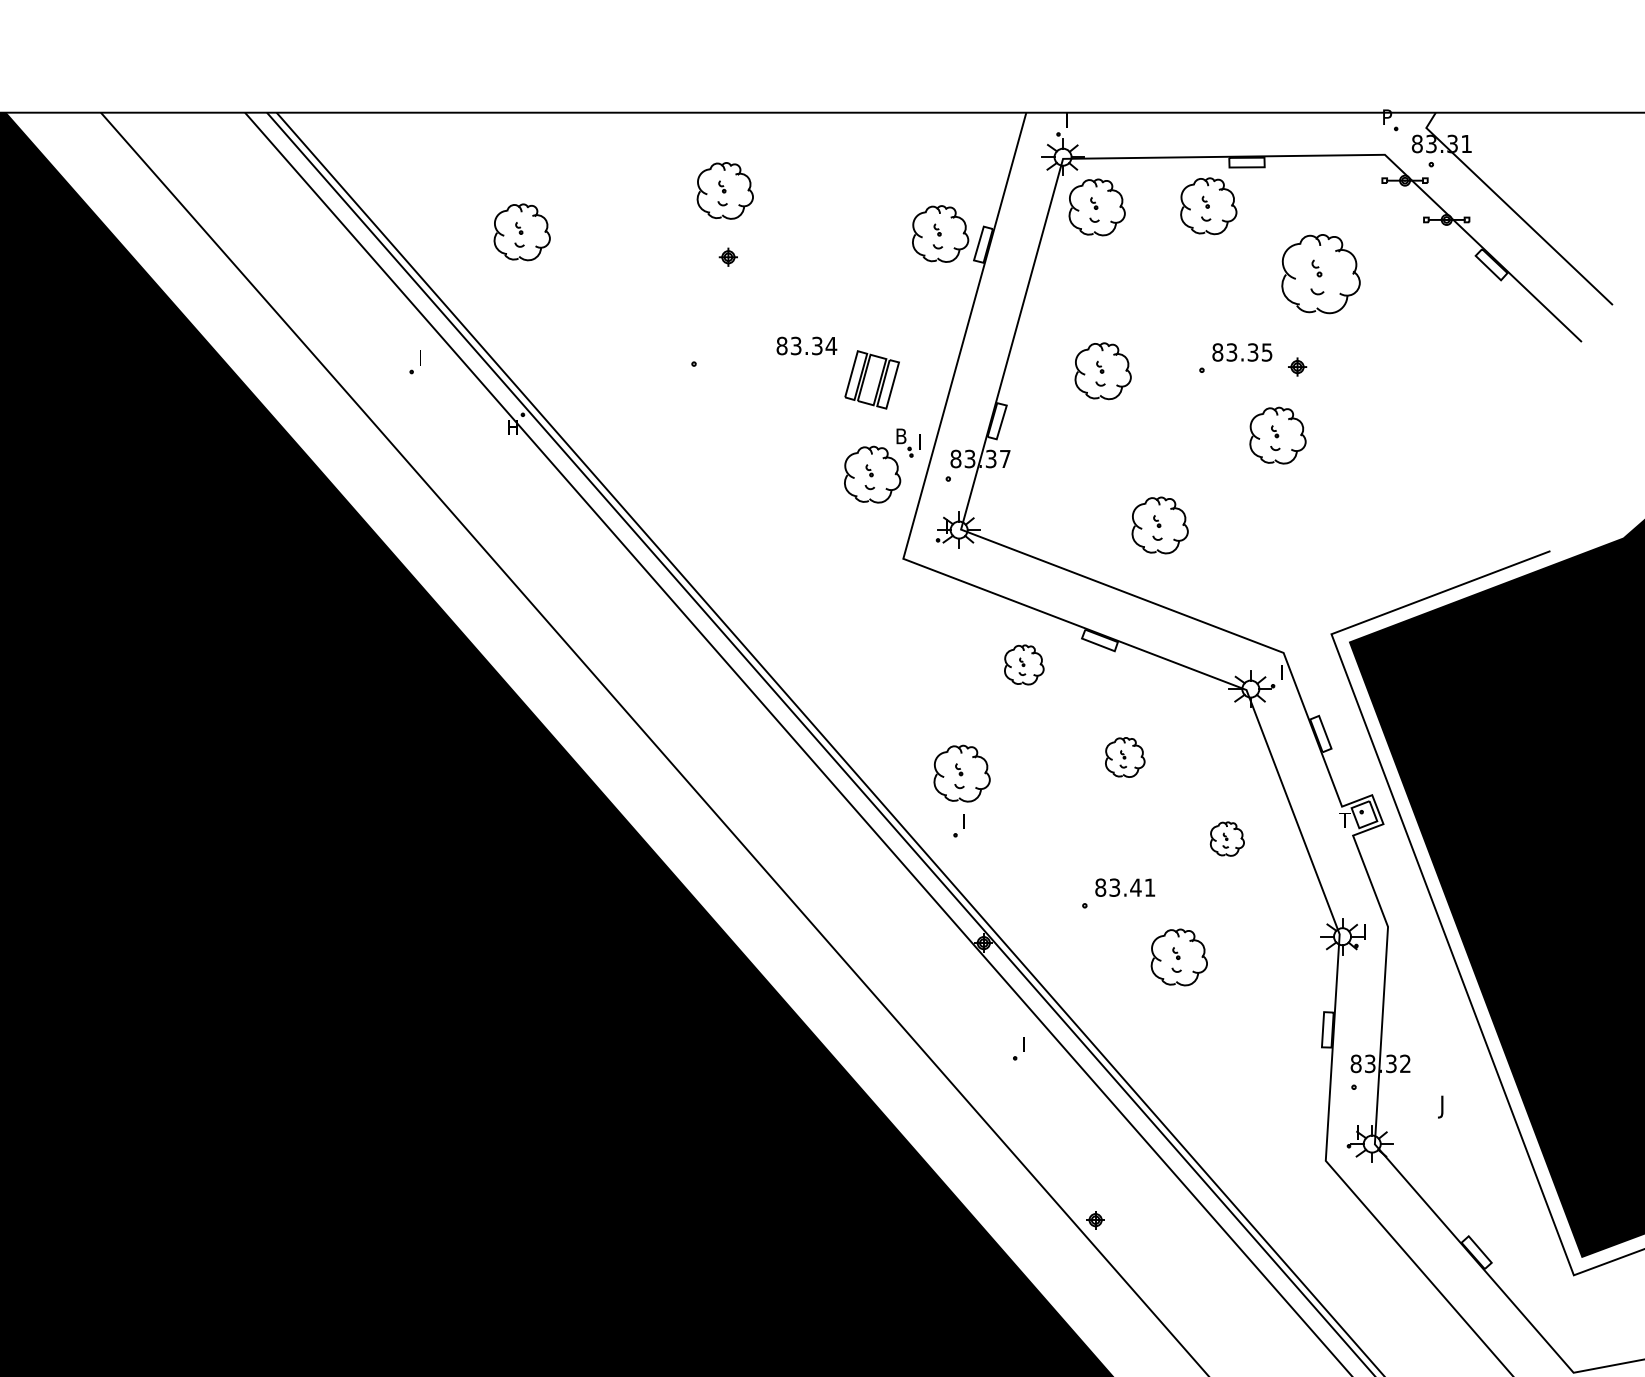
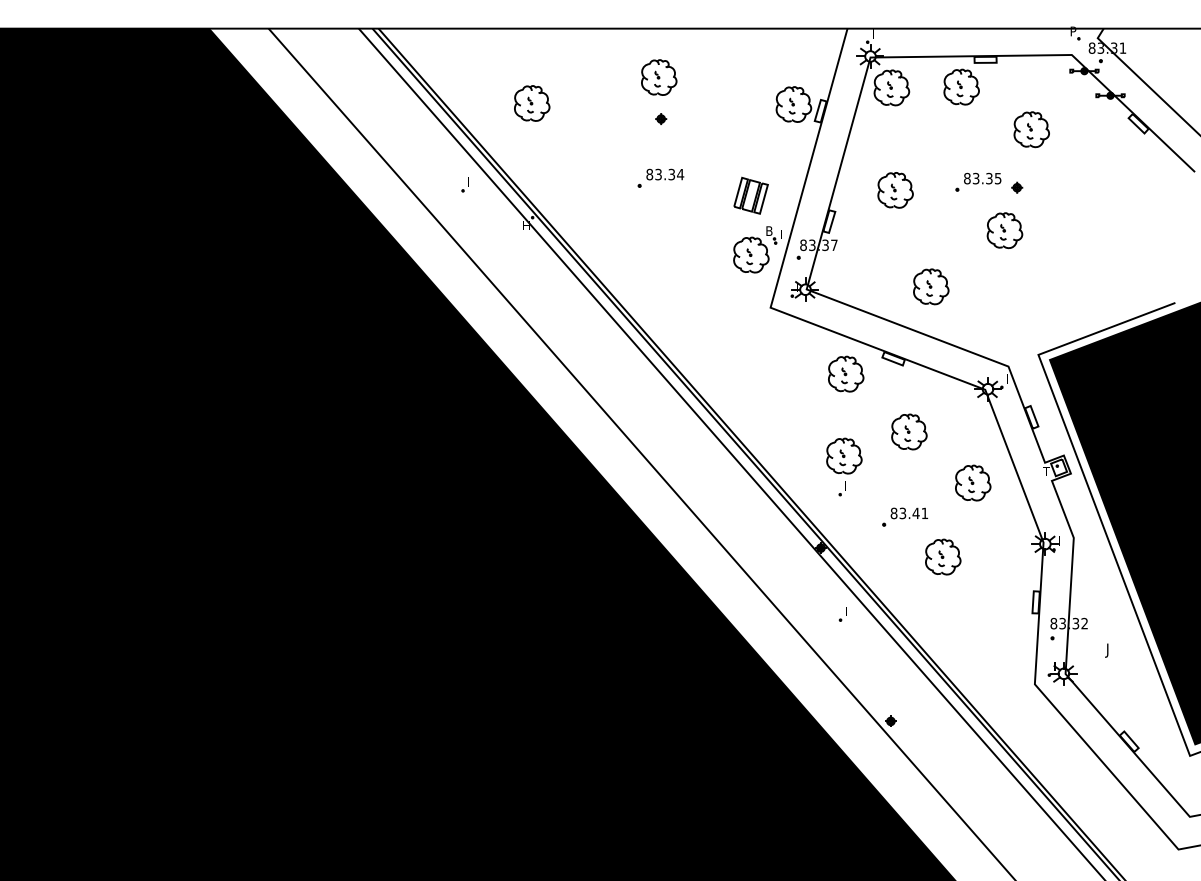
part: (1320, 273) -> (1031, 129), size x0.71
text: (807, 345) -> (665, 174), moved
part: (1024, 663) -> (846, 373), size x1.43
part: (1125, 756) -> (909, 431), size x1.43
part: (962, 790) -> (844, 466), moved
part: (1227, 838) -> (973, 482), size x1.67

